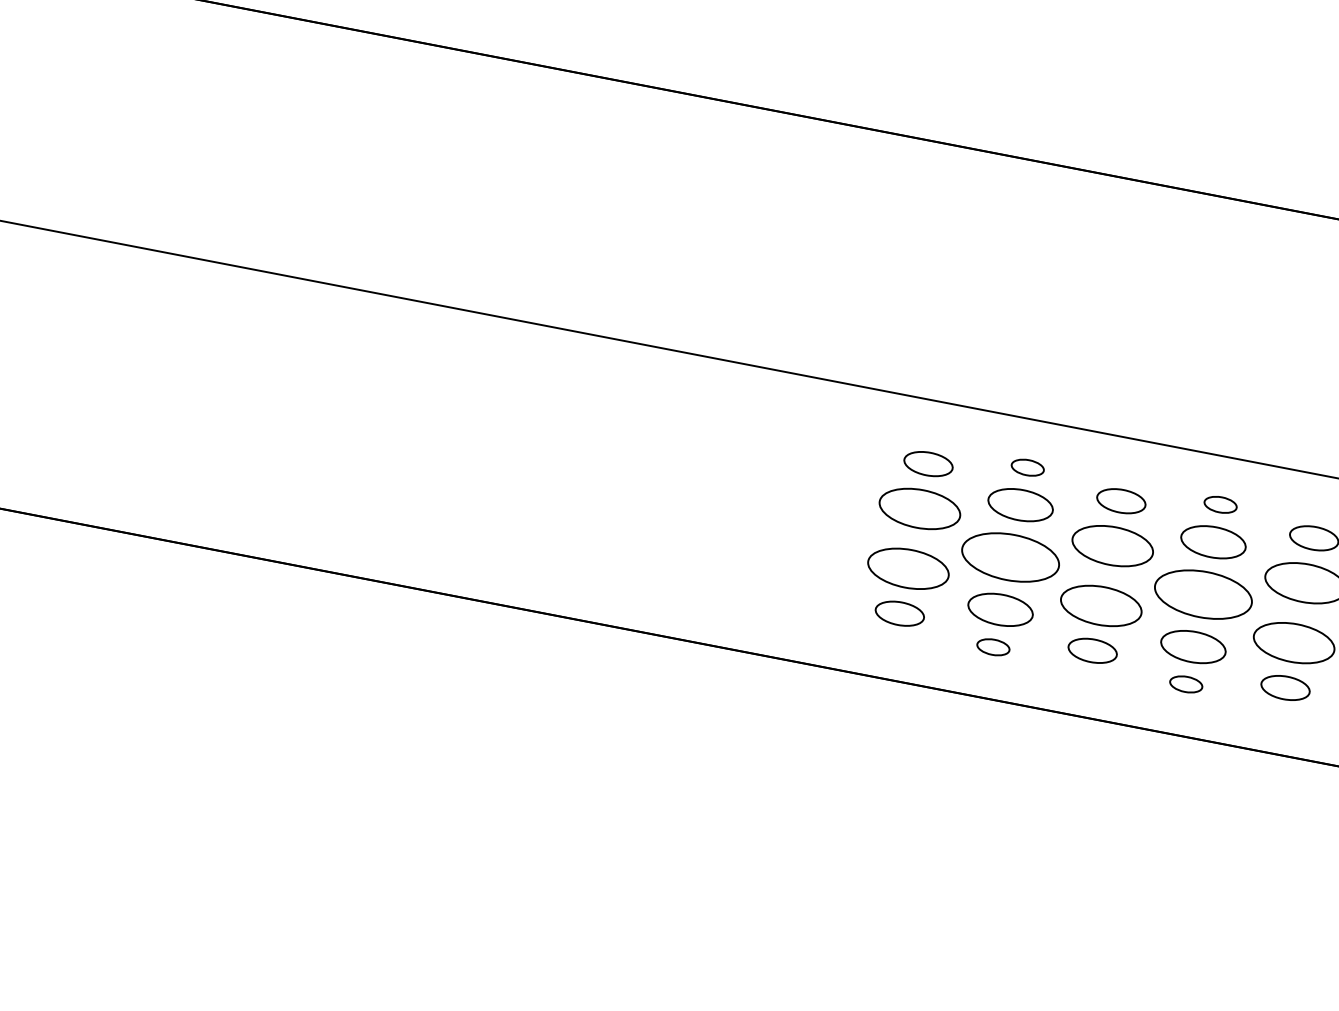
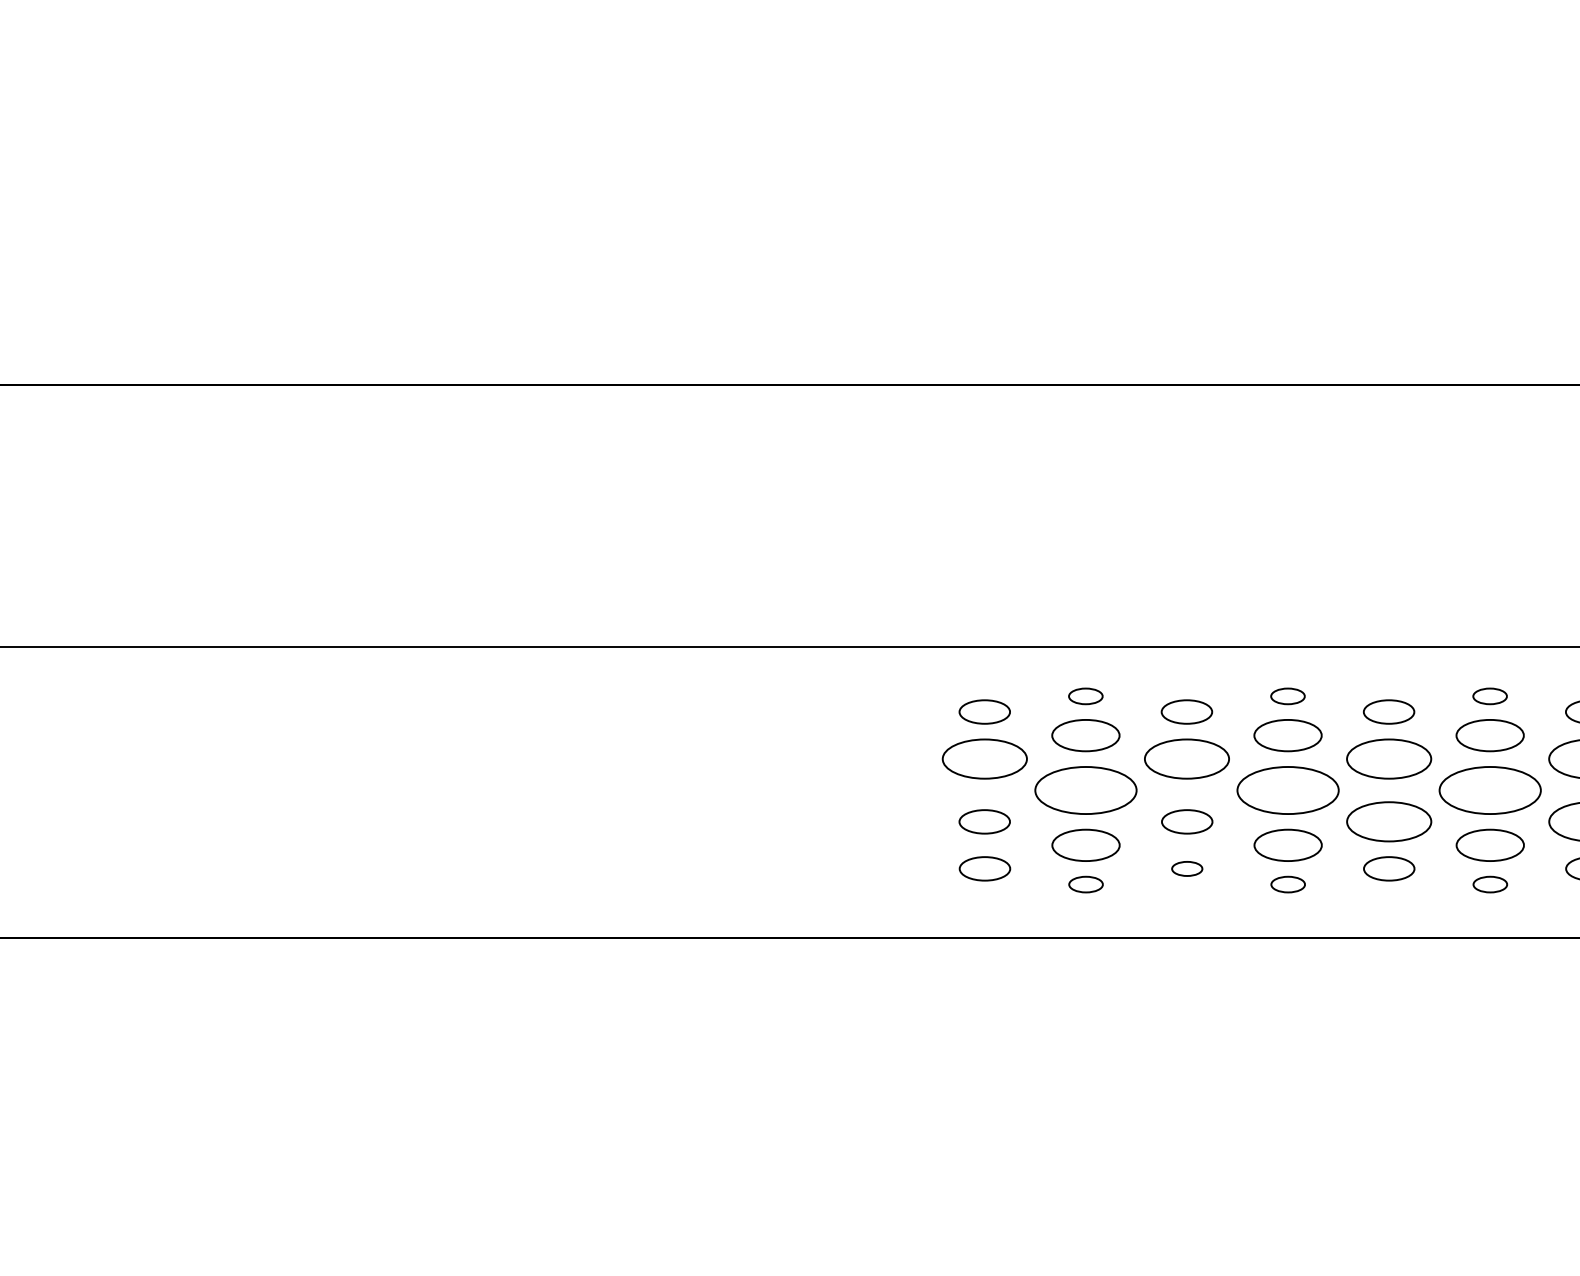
part: (908, 568) -> (984, 821), size x0.6
part: (1101, 605) -> (1187, 821), size x0.6
part: (1093, 650) -> (1187, 868), size x0.6

